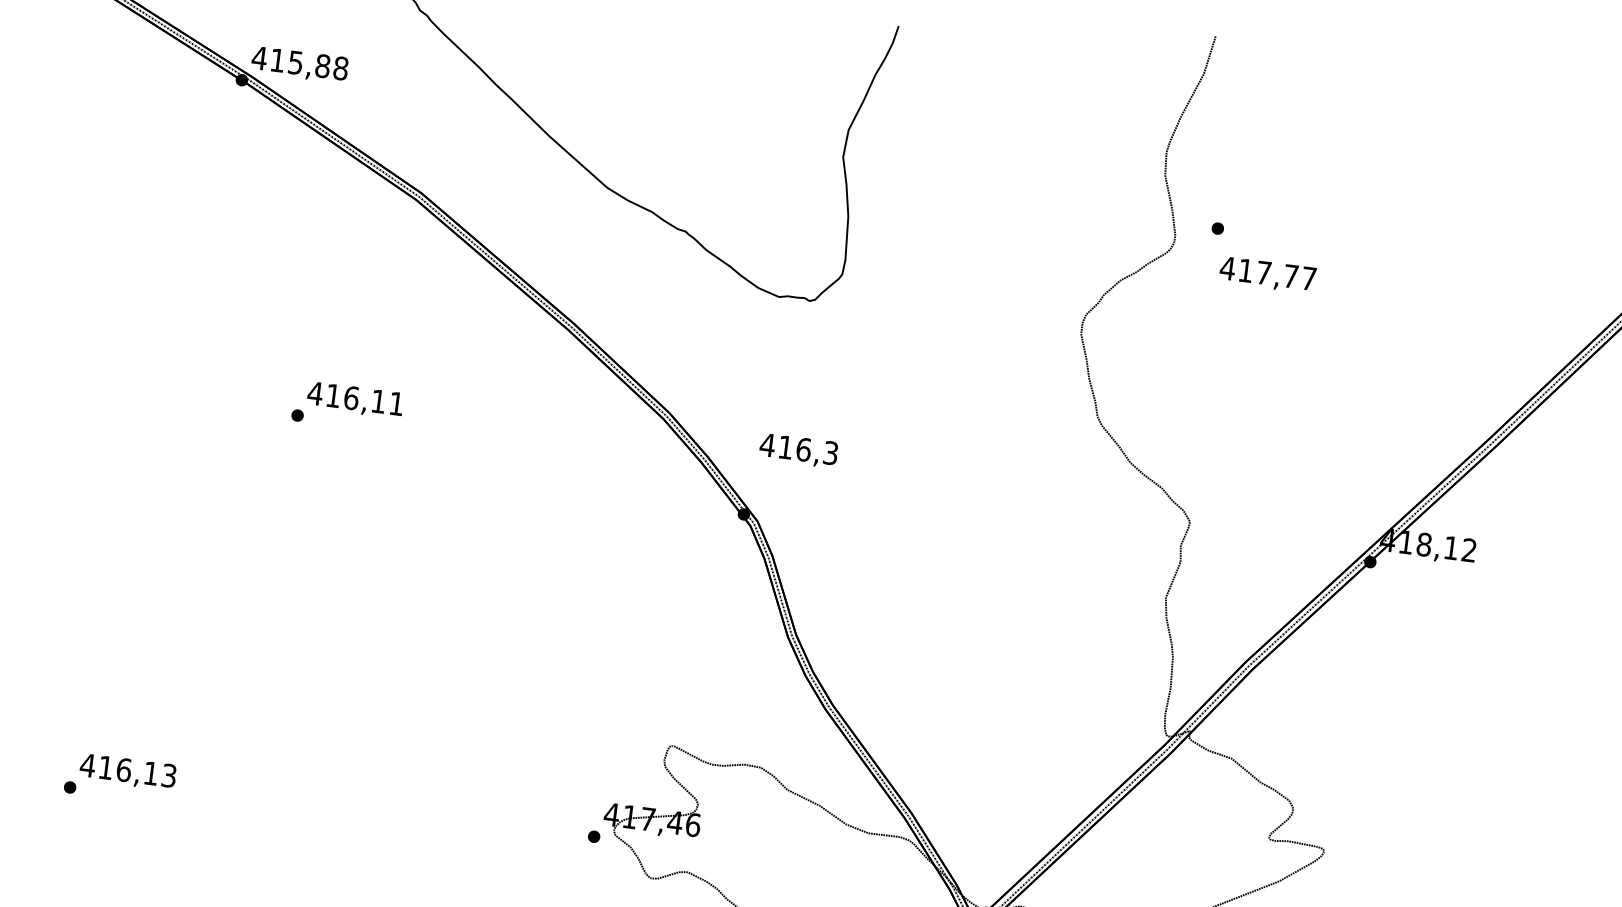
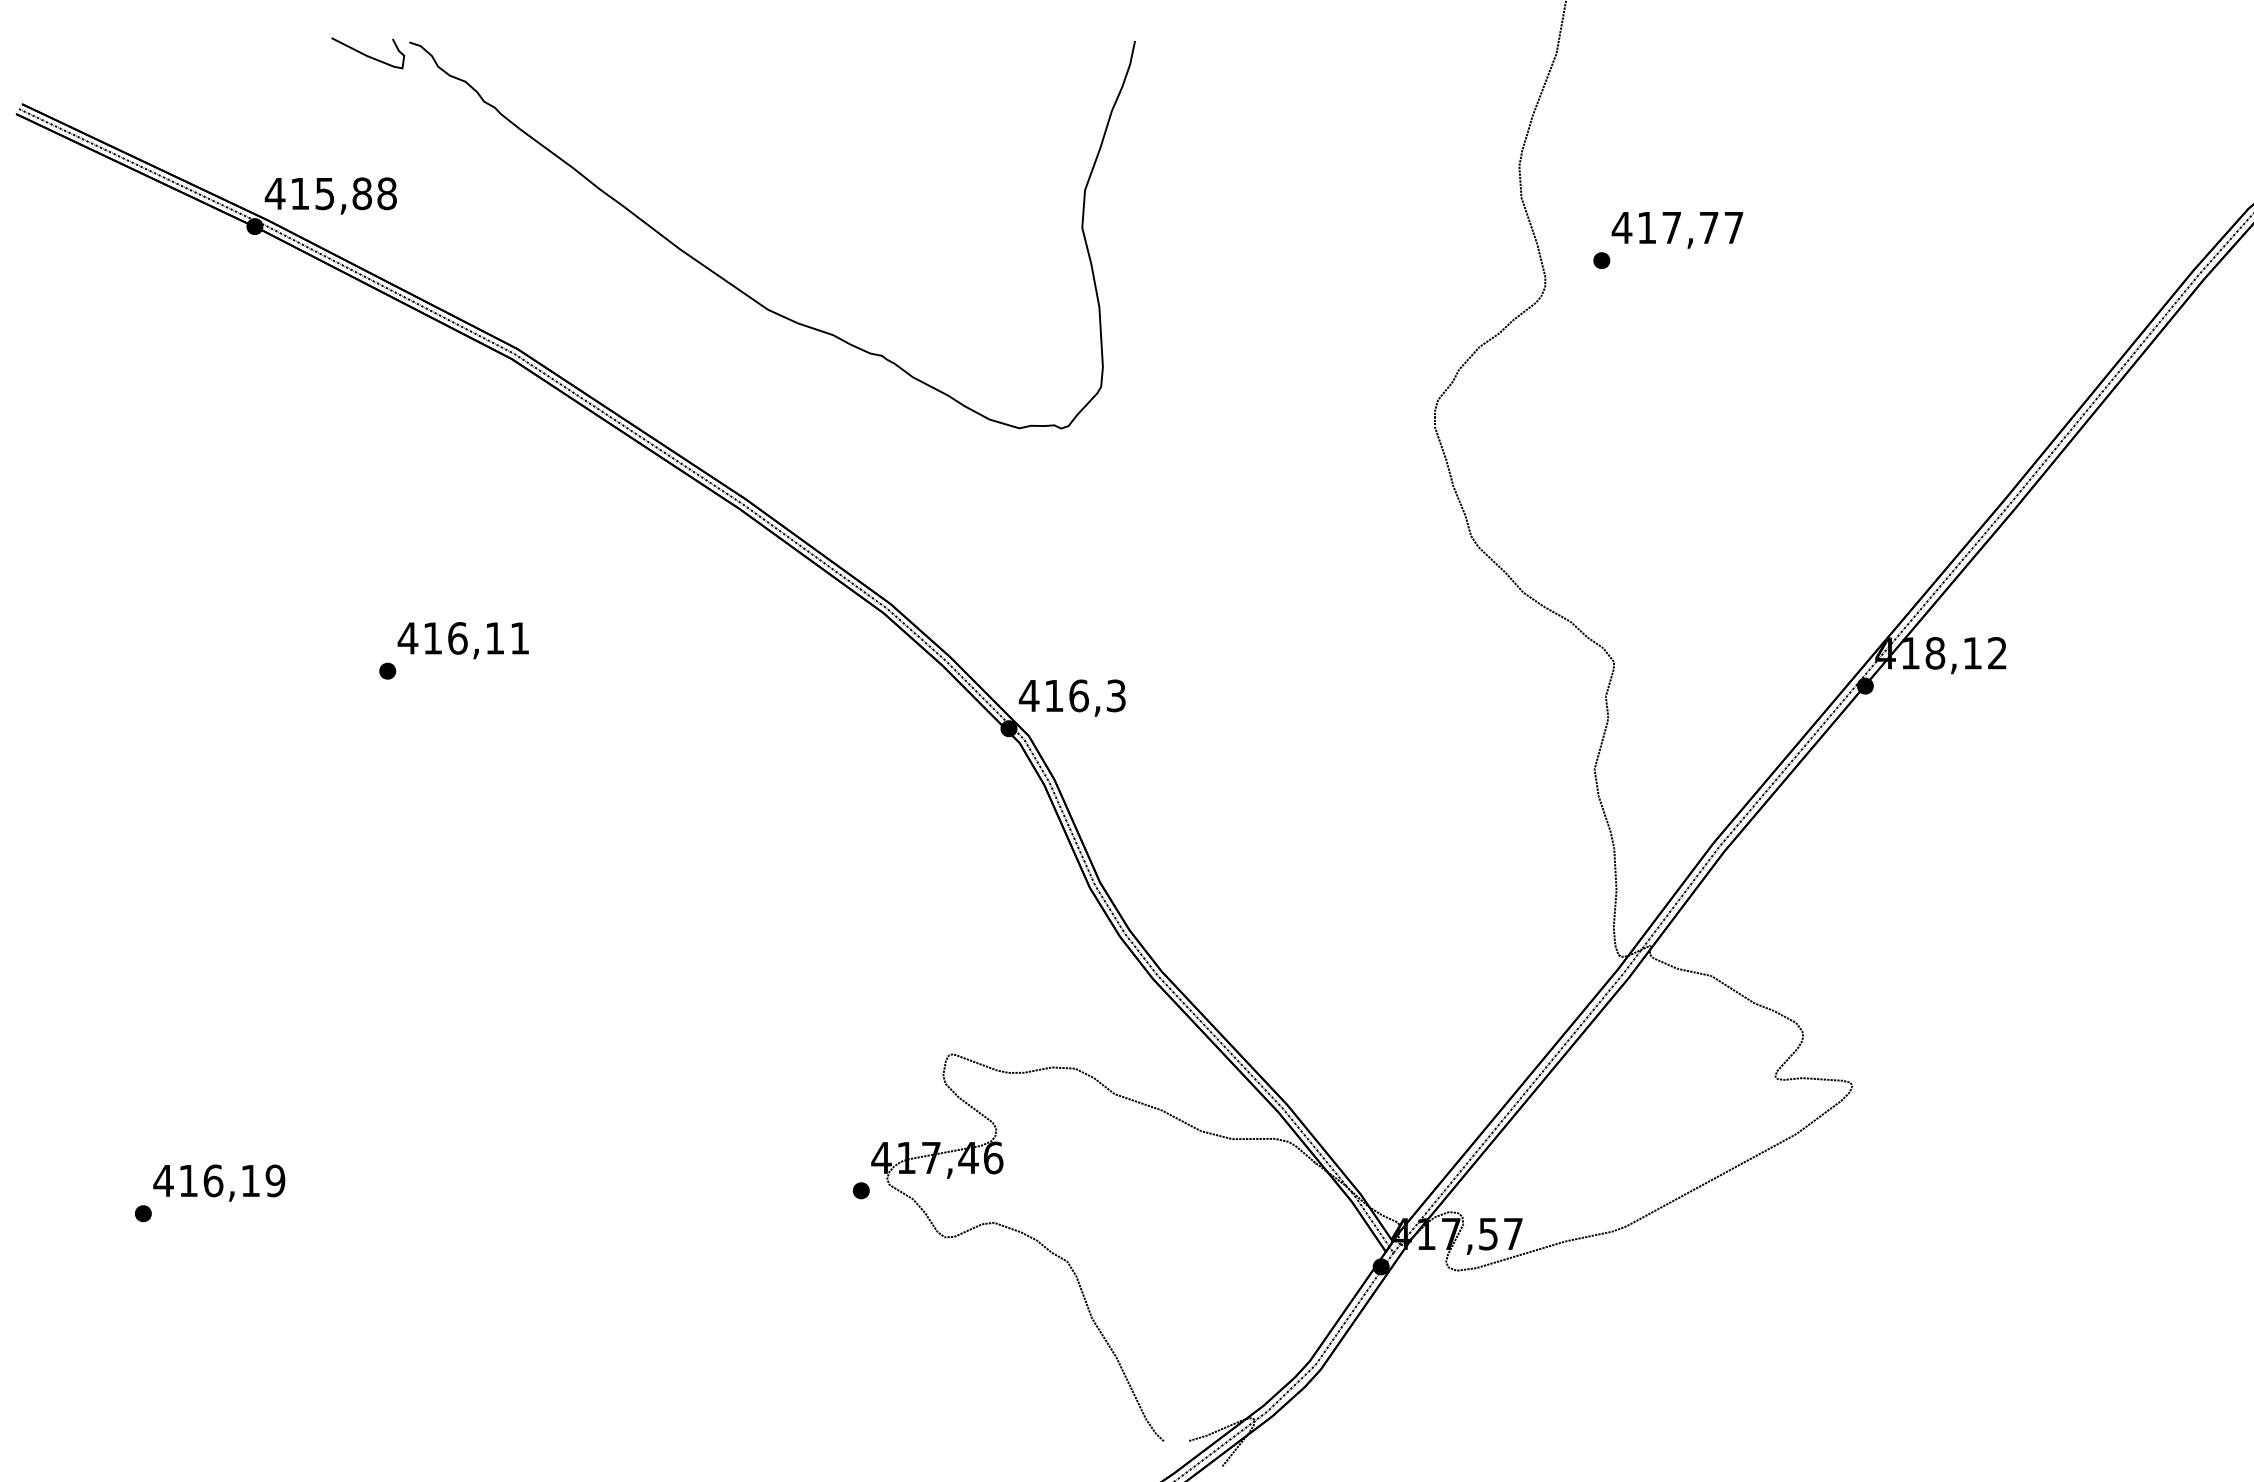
text: (1267, 275) -> (1677, 230), moved
text: (798, 450) -> (1071, 697), moved
text: (169, 775) -> (275, 1180), 416,13 -> 416,19

